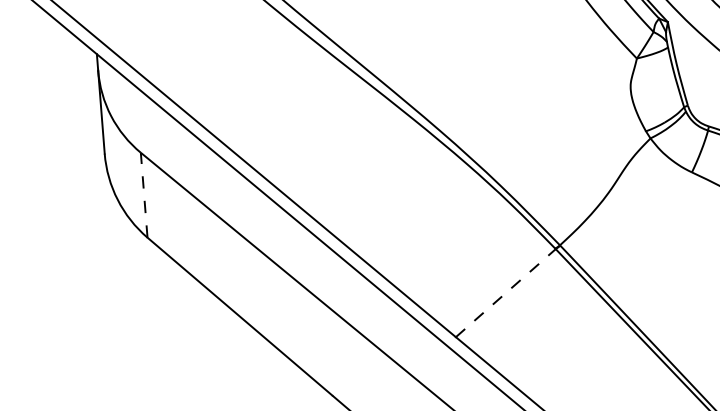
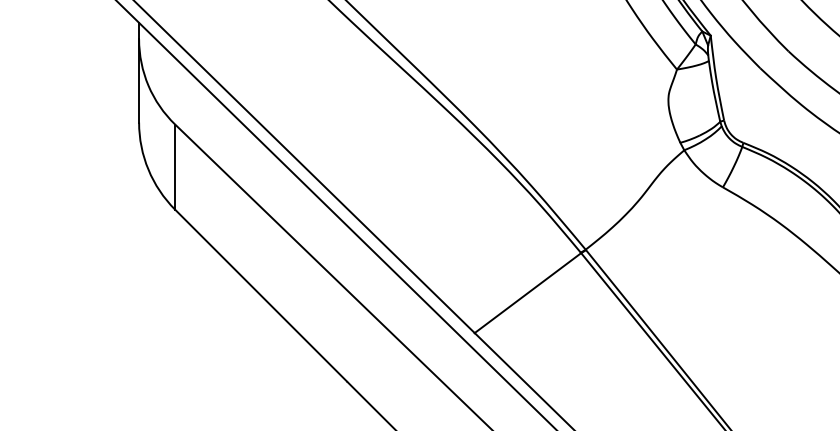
line: (144, 195) -> (175, 167), dashed -> solid
line: (505, 293) -> (527, 293), dashed -> solid

